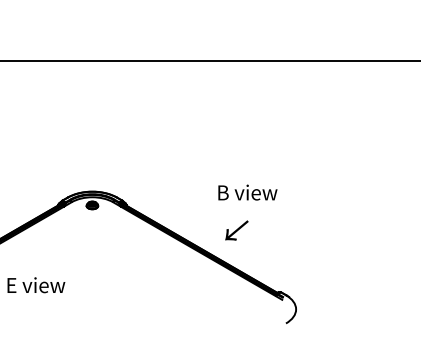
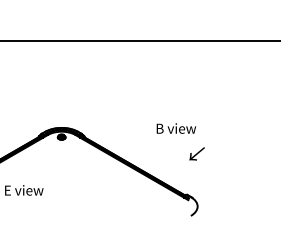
text: (247, 192) -> (176, 128), moved
text: (235, 229) -> (196, 153), moved

